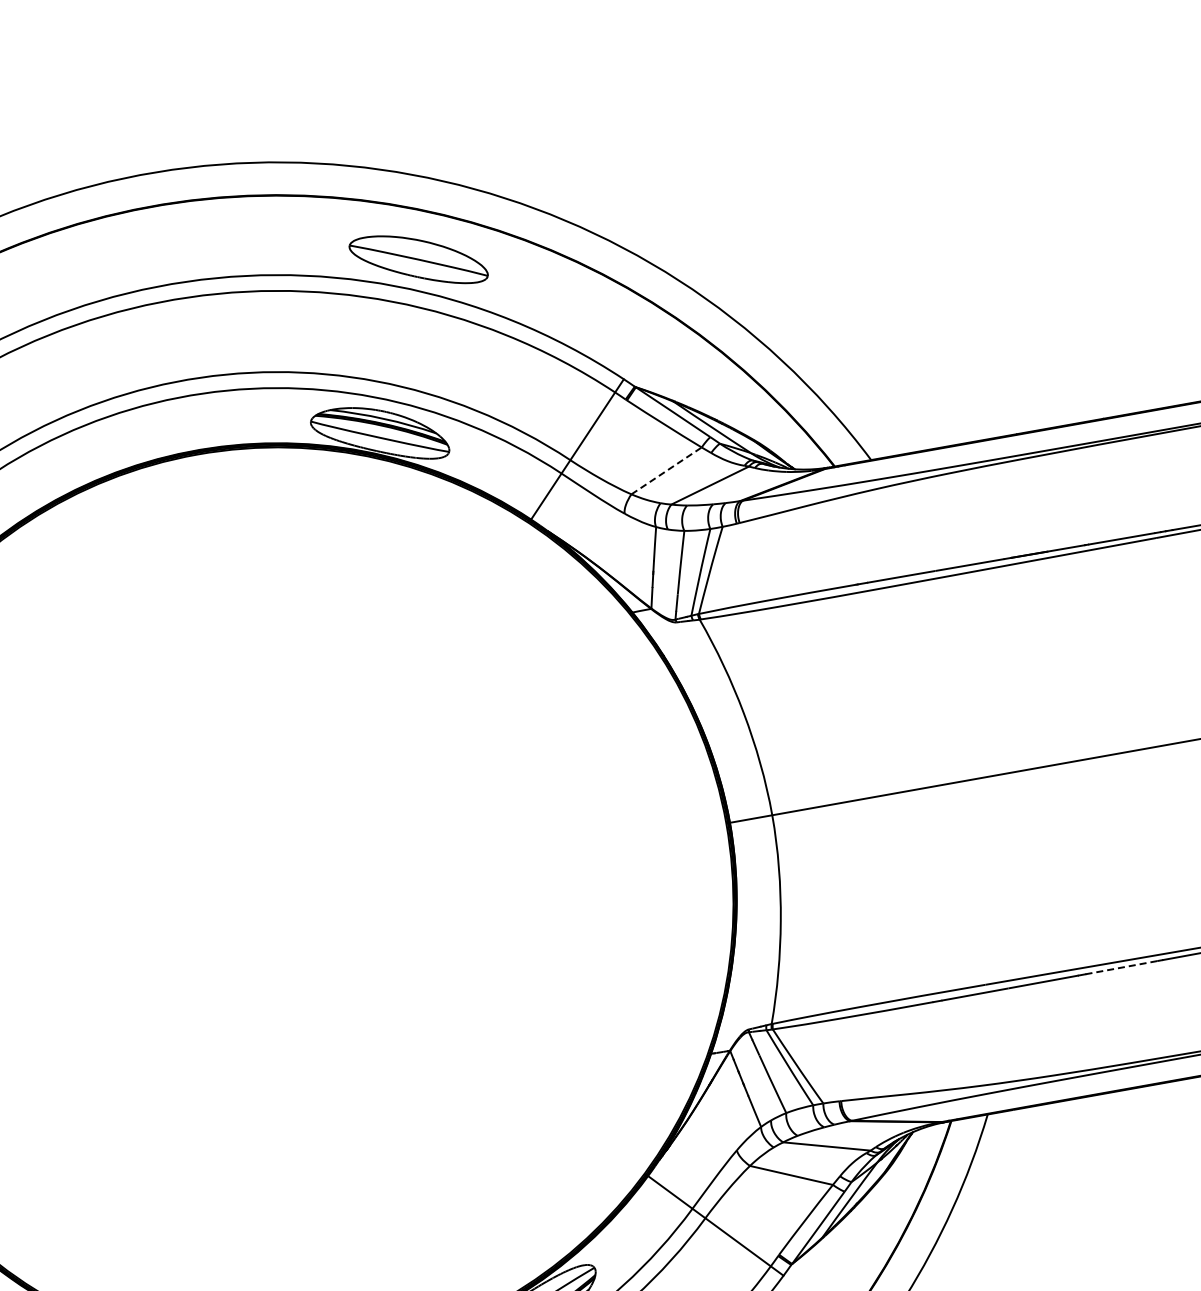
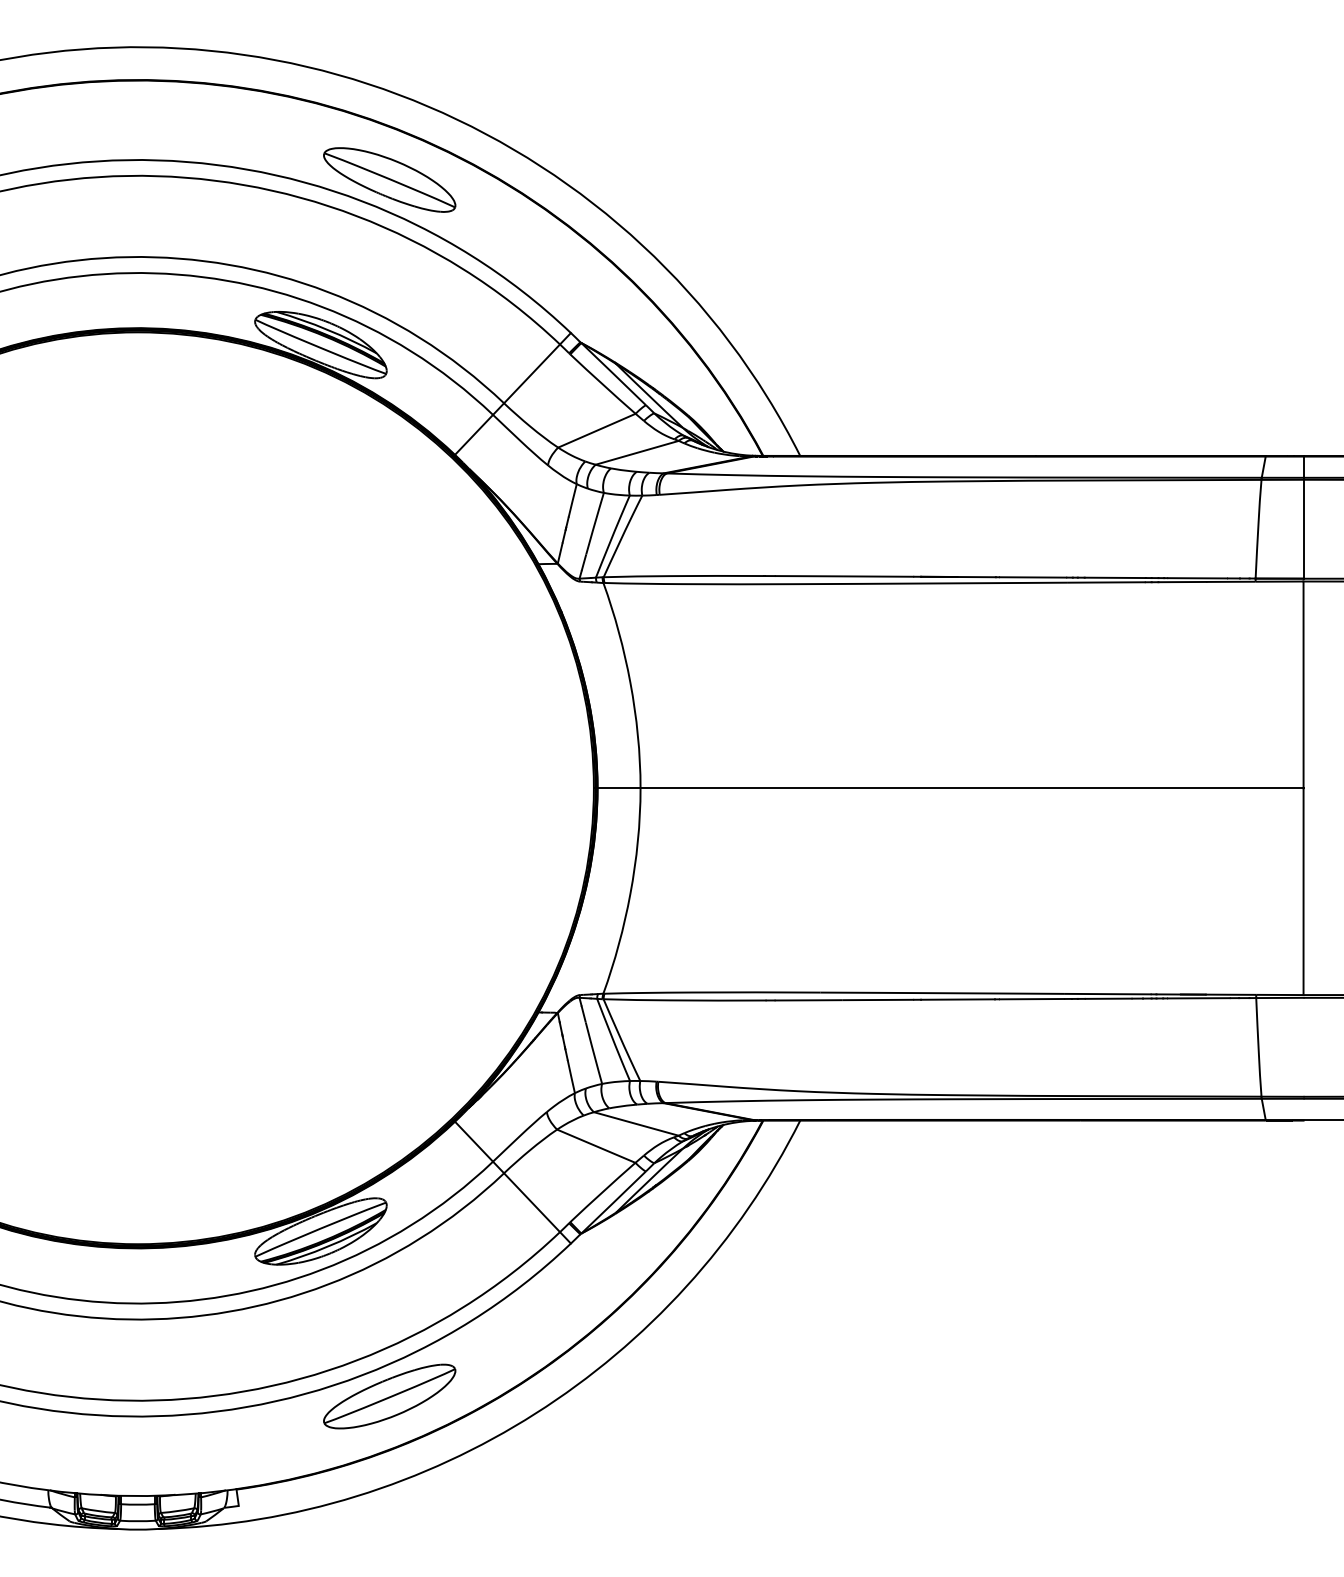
line: (667, 470) -> (597, 430), dashed -> solid
line: (1122, 967) -> (958, 999), dashed -> solid

